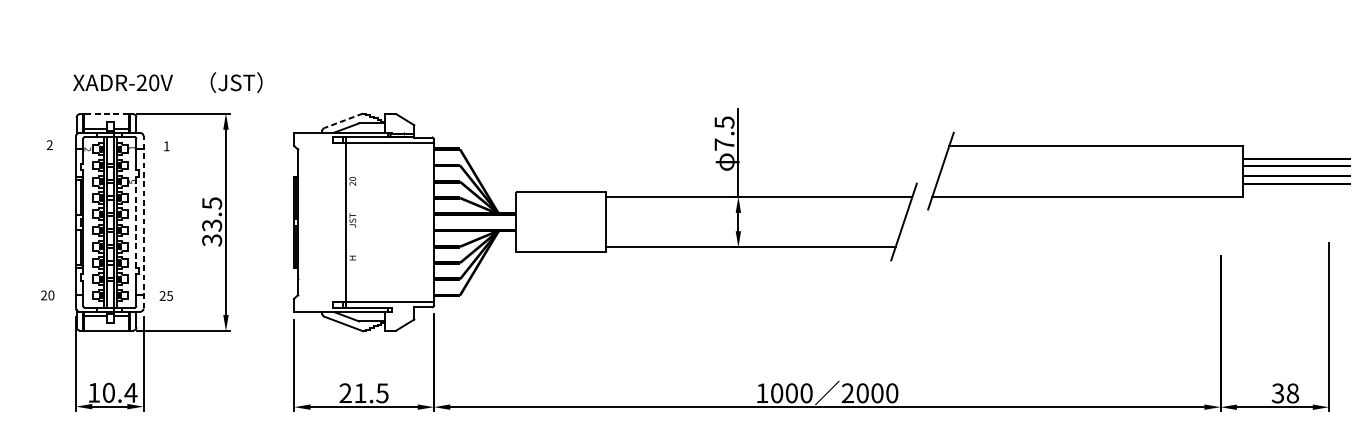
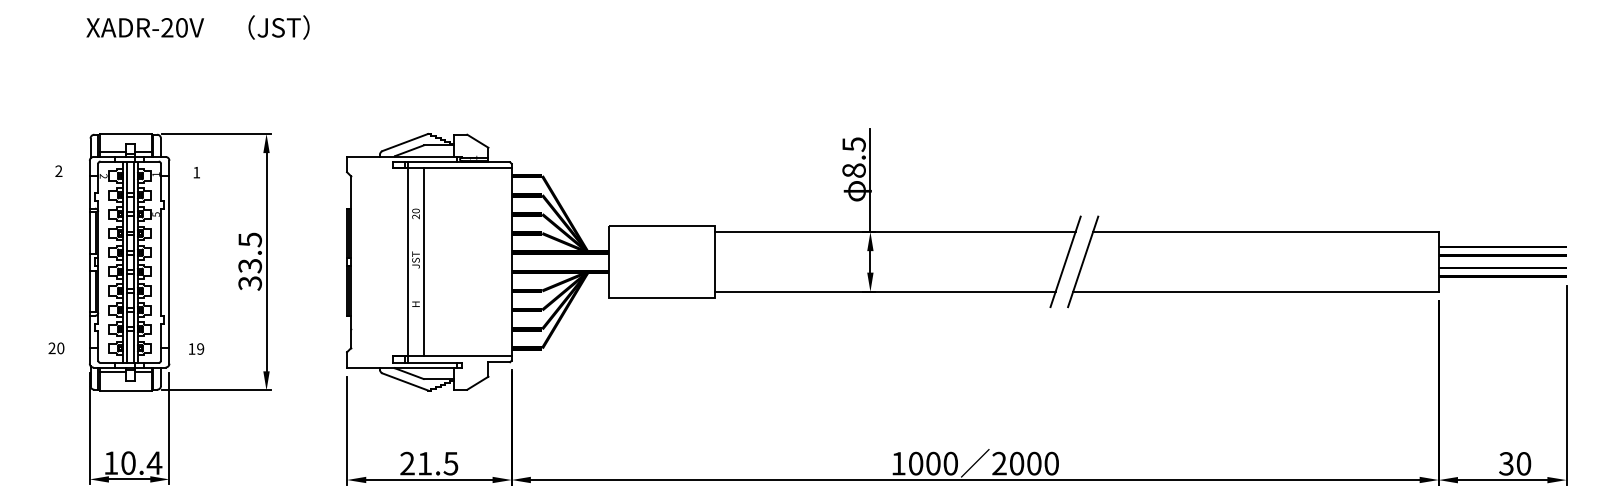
text: (167, 82) -> (197, 27), moved
line: (106, 113) -> (125, 133), dashed -> solid
line: (343, 120) -> (404, 142), dashed -> solid
text: (724, 144) -> (853, 170), 7.5 -> 8.5
part: (1138, 170) -> (1316, 261), moved
line: (143, 221) -> (169, 261), dashed -> solid
line: (136, 222) -> (161, 262), dashed -> solid
line: (359, 222) -> (423, 262), added
text: (166, 295) -> (196, 348), 25 -> 19
text: (1292, 393) -> (1523, 463), 38 -> 30

